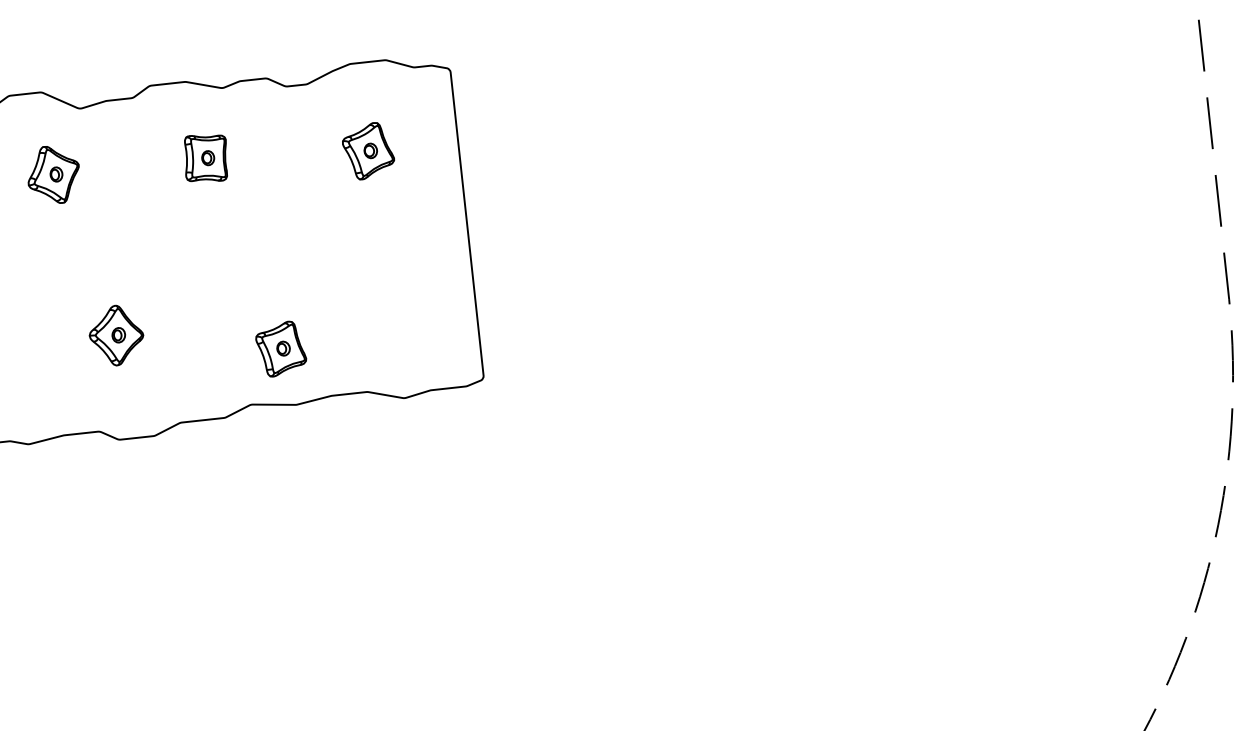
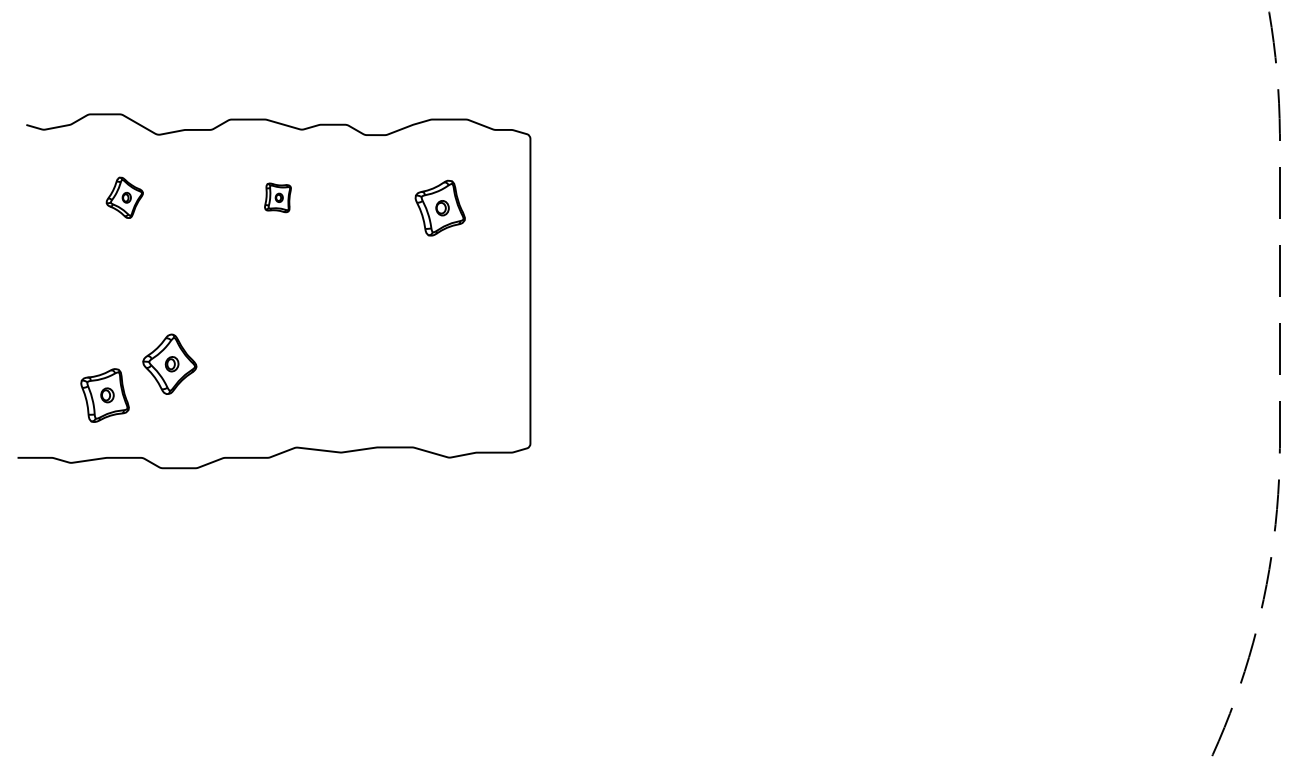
part: (205, 158) -> (277, 197), size x0.6
part: (53, 174) -> (124, 197), size x0.7
part: (280, 349) -> (104, 395), moved

